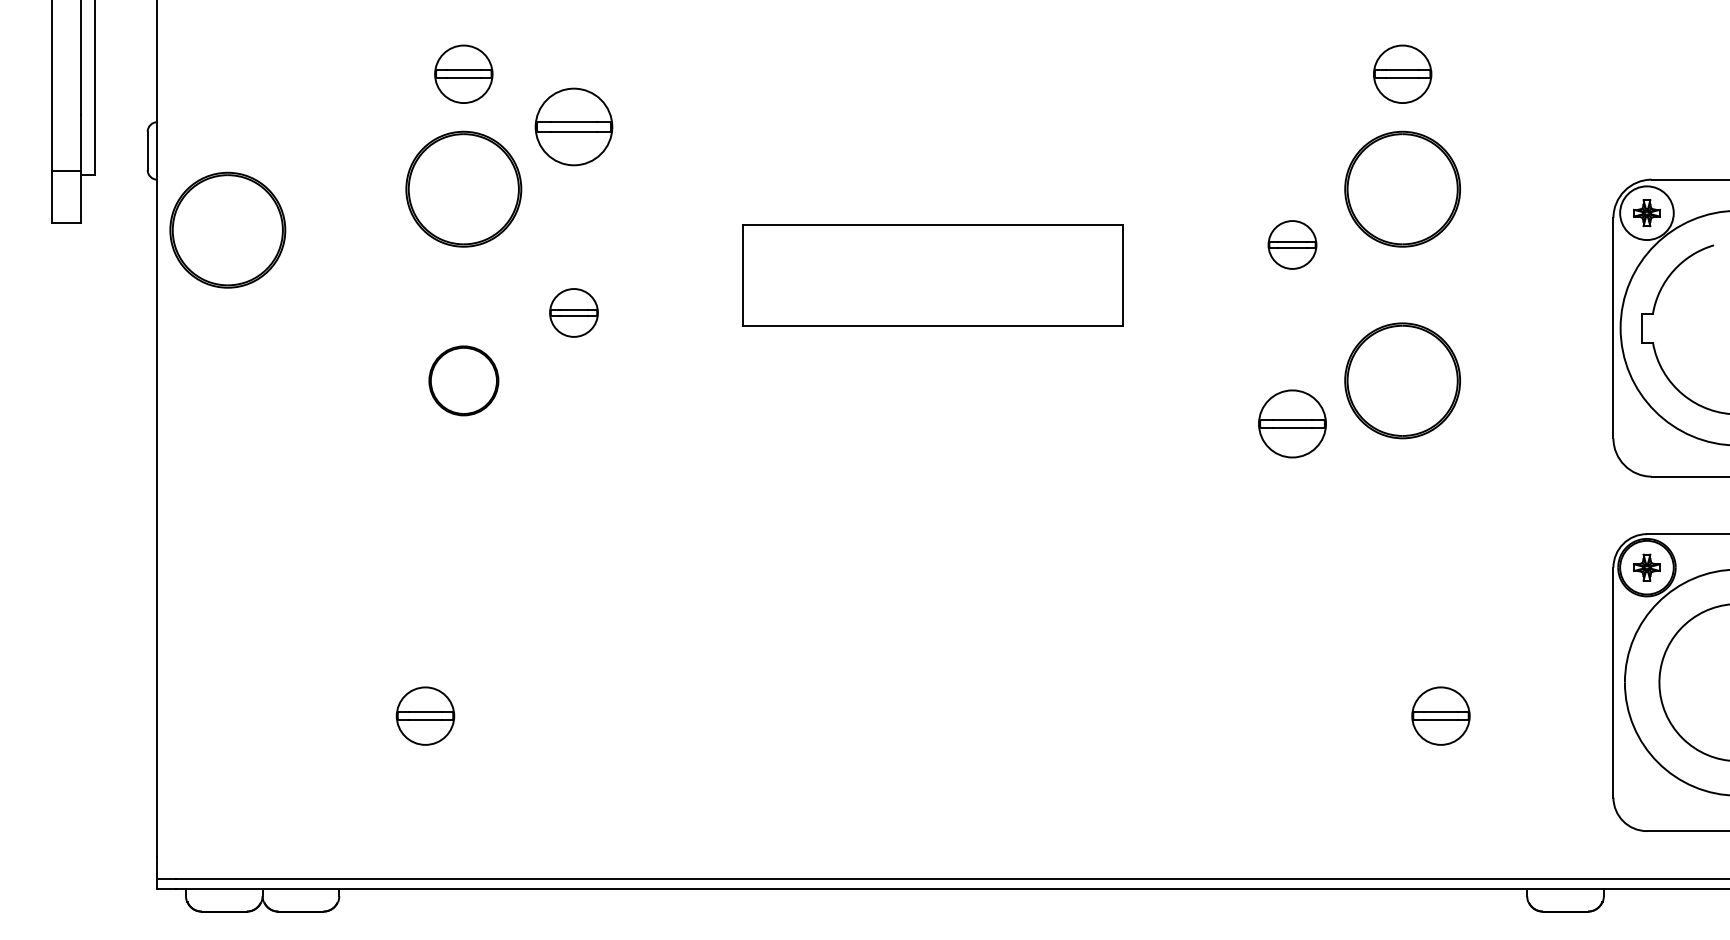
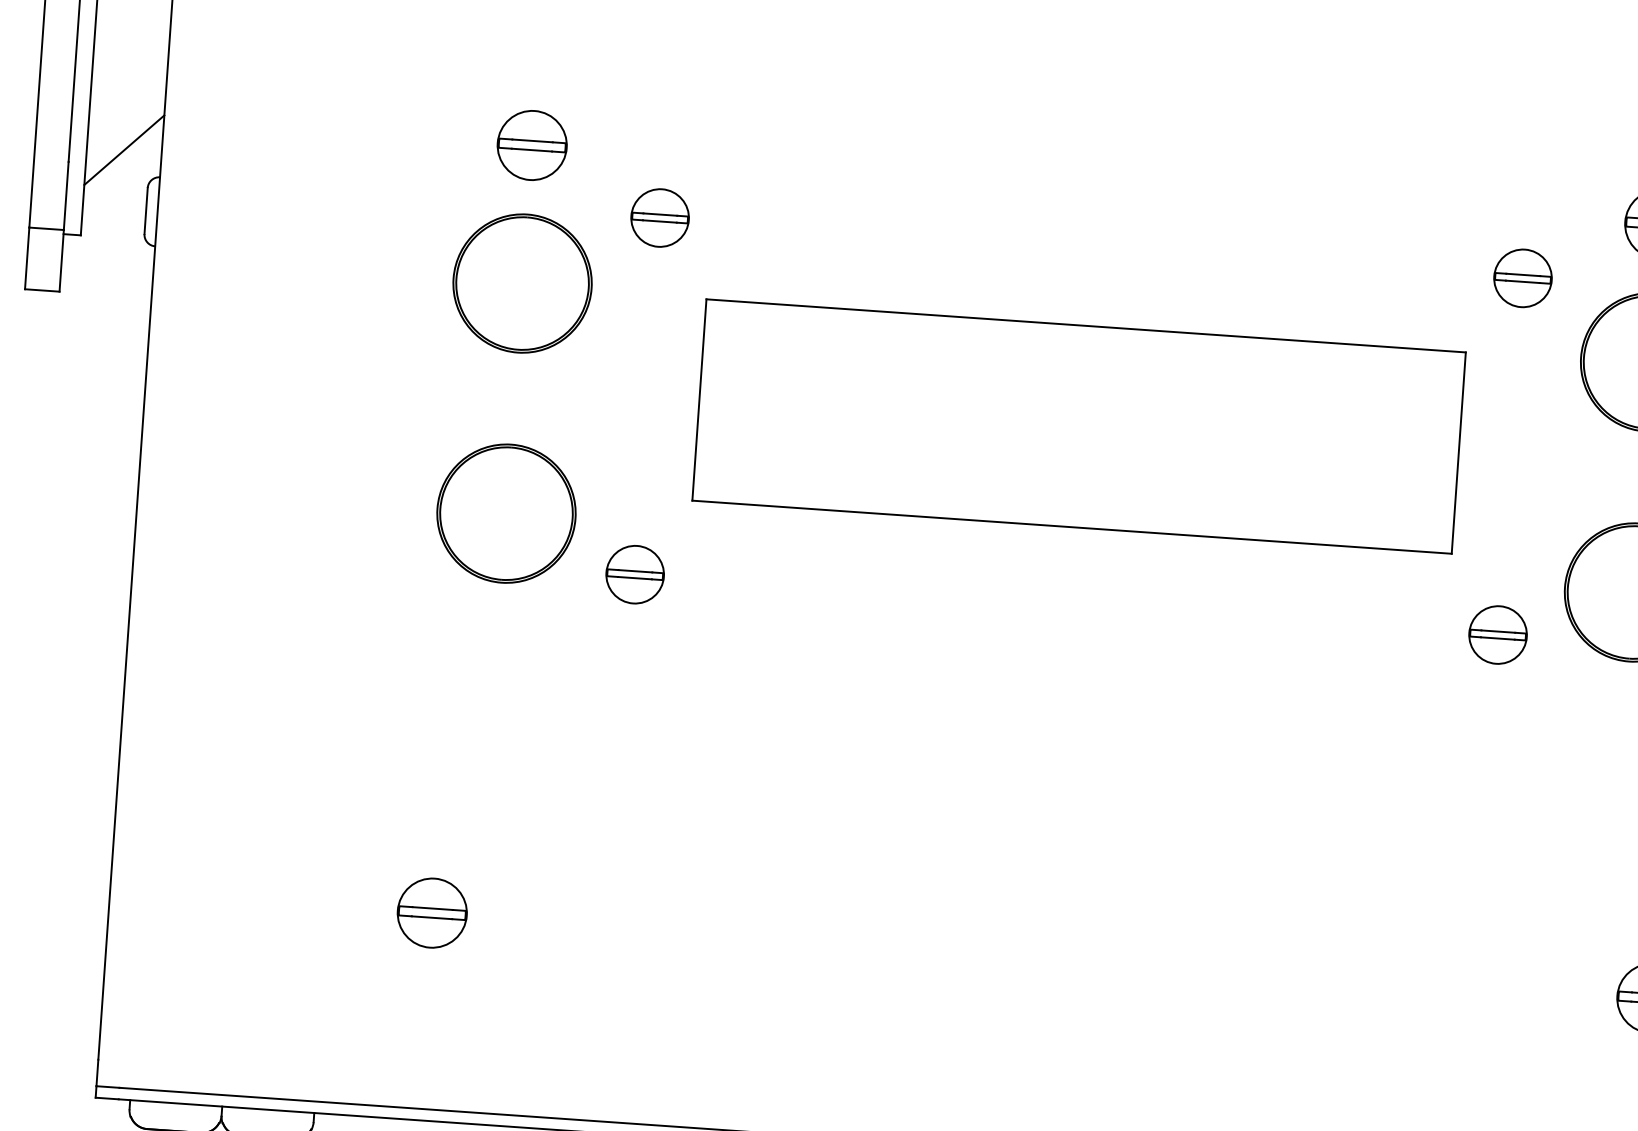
line: (126, 101) -> (124, 149), added
part: (573, 126) -> (659, 217), size x0.62
part: (227, 229) -> (235, 312), removed
part: (1292, 244) -> (1523, 277), moved
part: (932, 275) -> (1078, 426), size x1.67
part: (573, 312) -> (634, 574), moved
part: (463, 380) -> (506, 513), size x1.67
part: (1292, 423) -> (1498, 634), size x0.71

